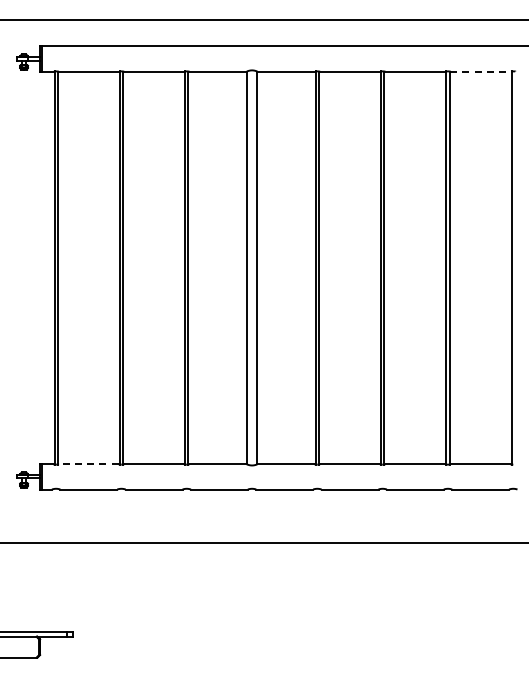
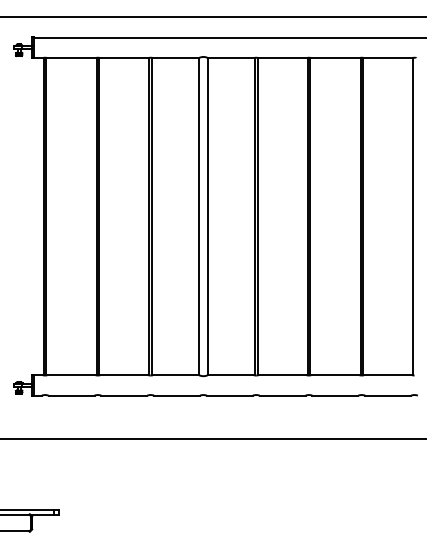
line: (481, 71) -> (388, 57), dashed -> solid
line: (88, 464) -> (71, 375), dashed -> solid

